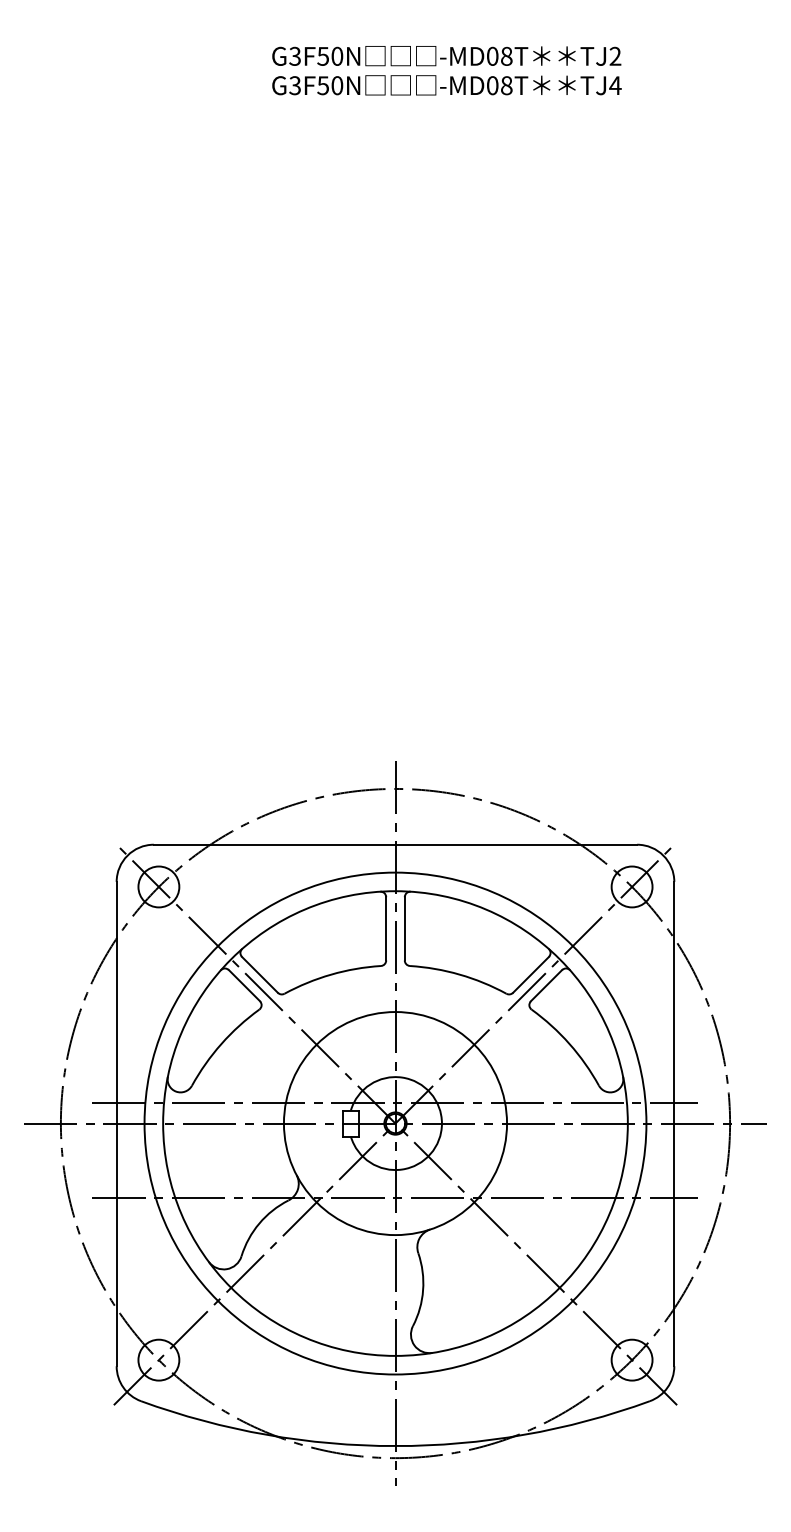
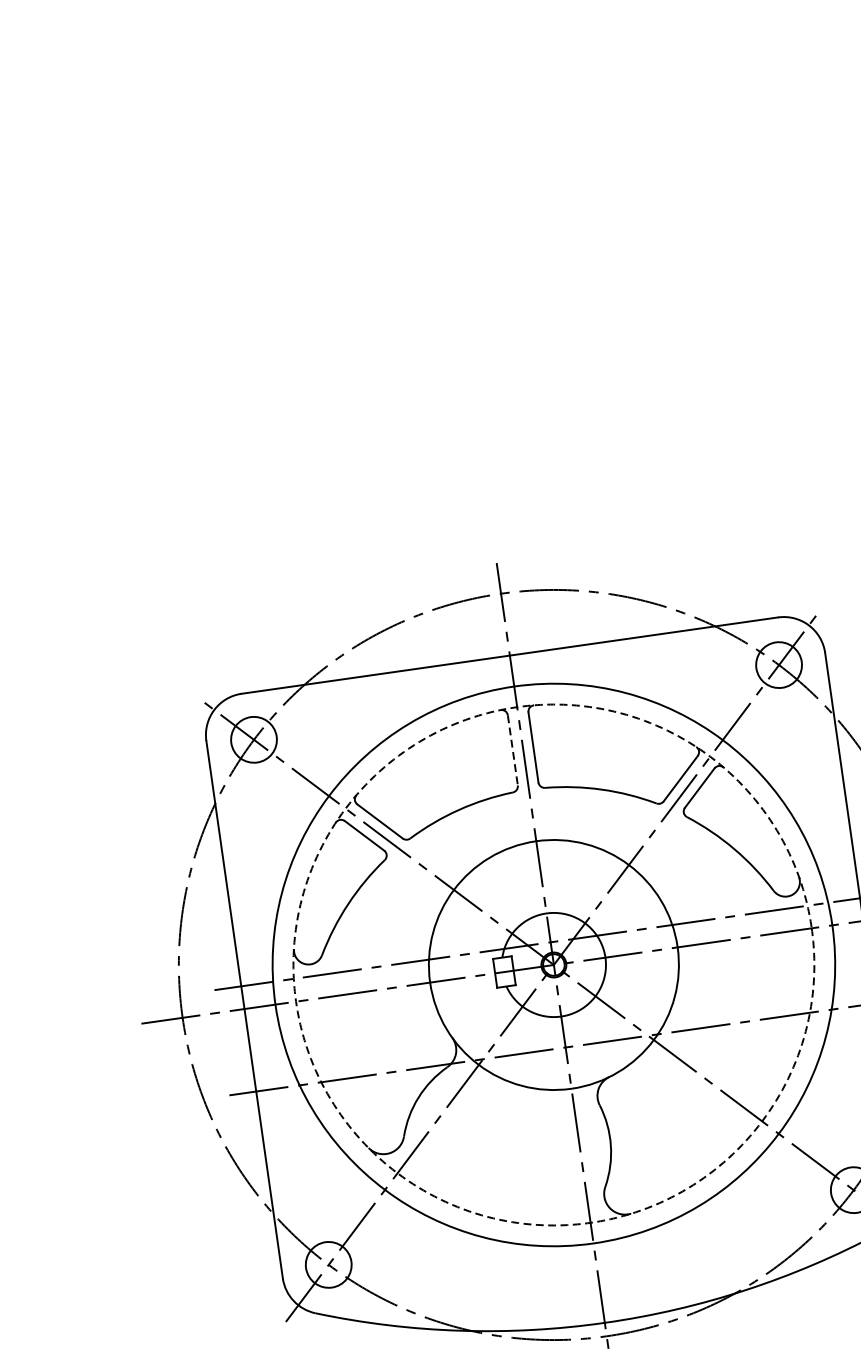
line: (386, 928) -> (513, 749), solid -> dashed
circle: (395, 1123) -> (553, 964), solid -> dashed

